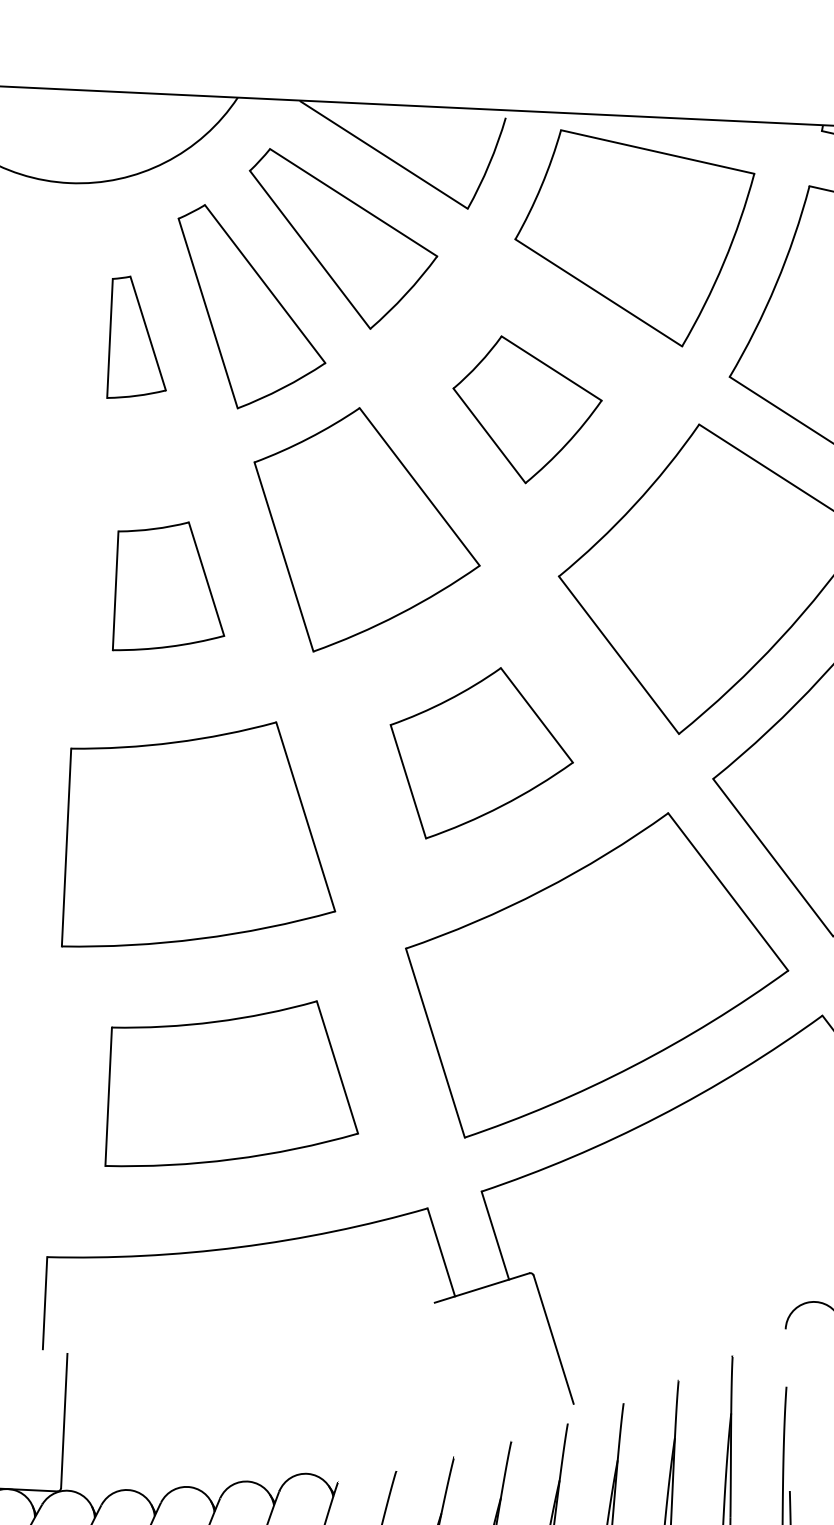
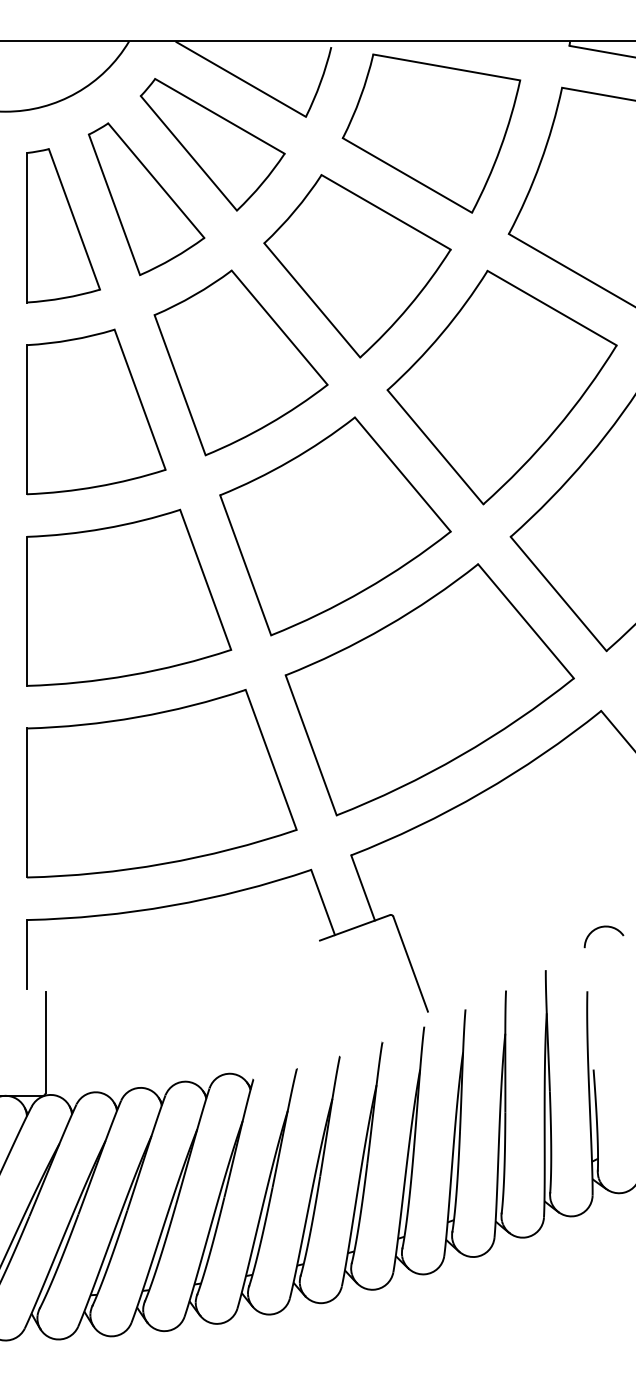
part: (139, 337) -> (63, 225), size x1.67
part: (526, 410) -> (357, 266), size x1.67
part: (171, 586) -> (96, 411), size x1.67
part: (481, 754) -> (335, 526), size x1.67
part: (234, 1084) -> (161, 783), size x1.43

